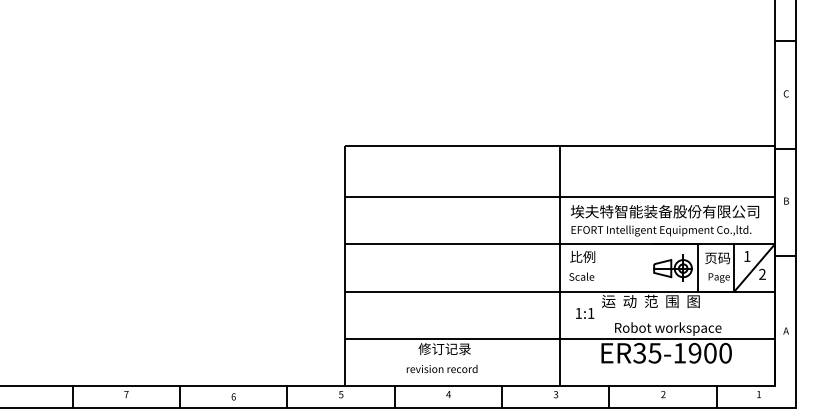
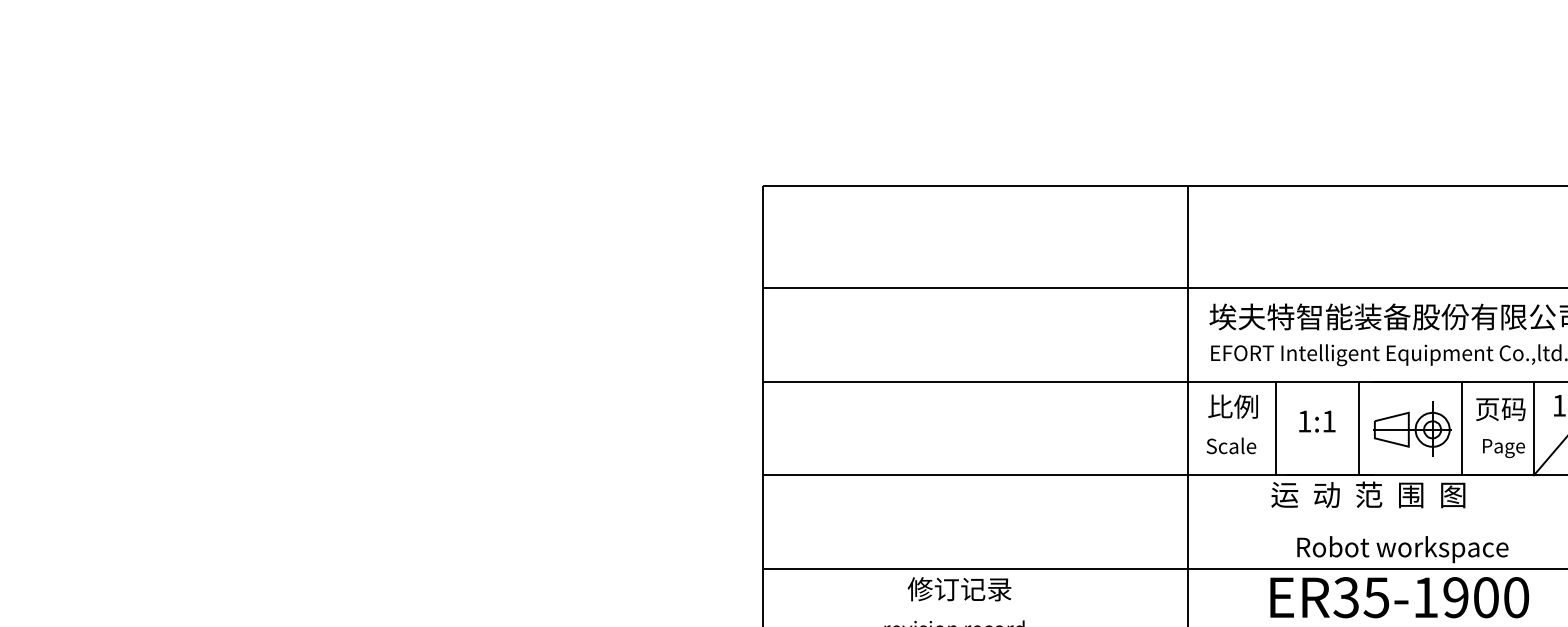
line: (604, 267) -> (1276, 427), added
line: (646, 267) -> (1359, 427), added
text: (585, 313) -> (1318, 421), moved

